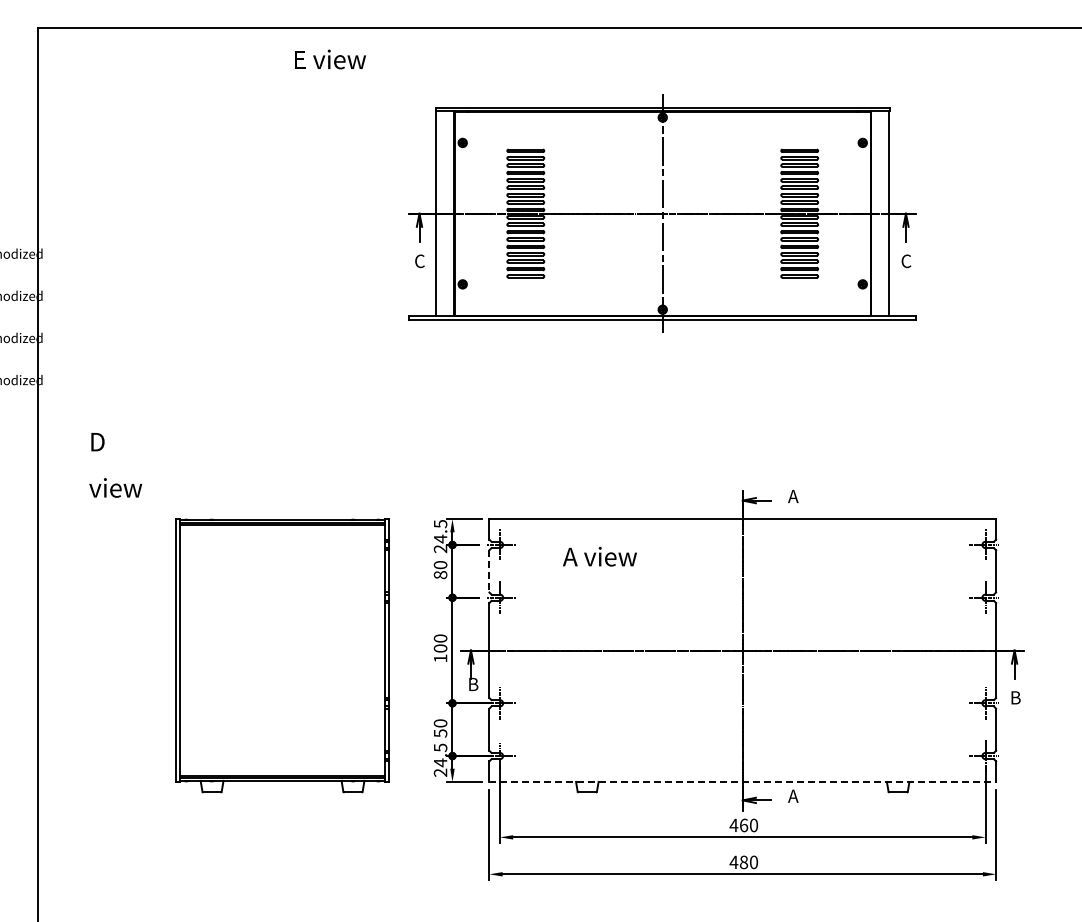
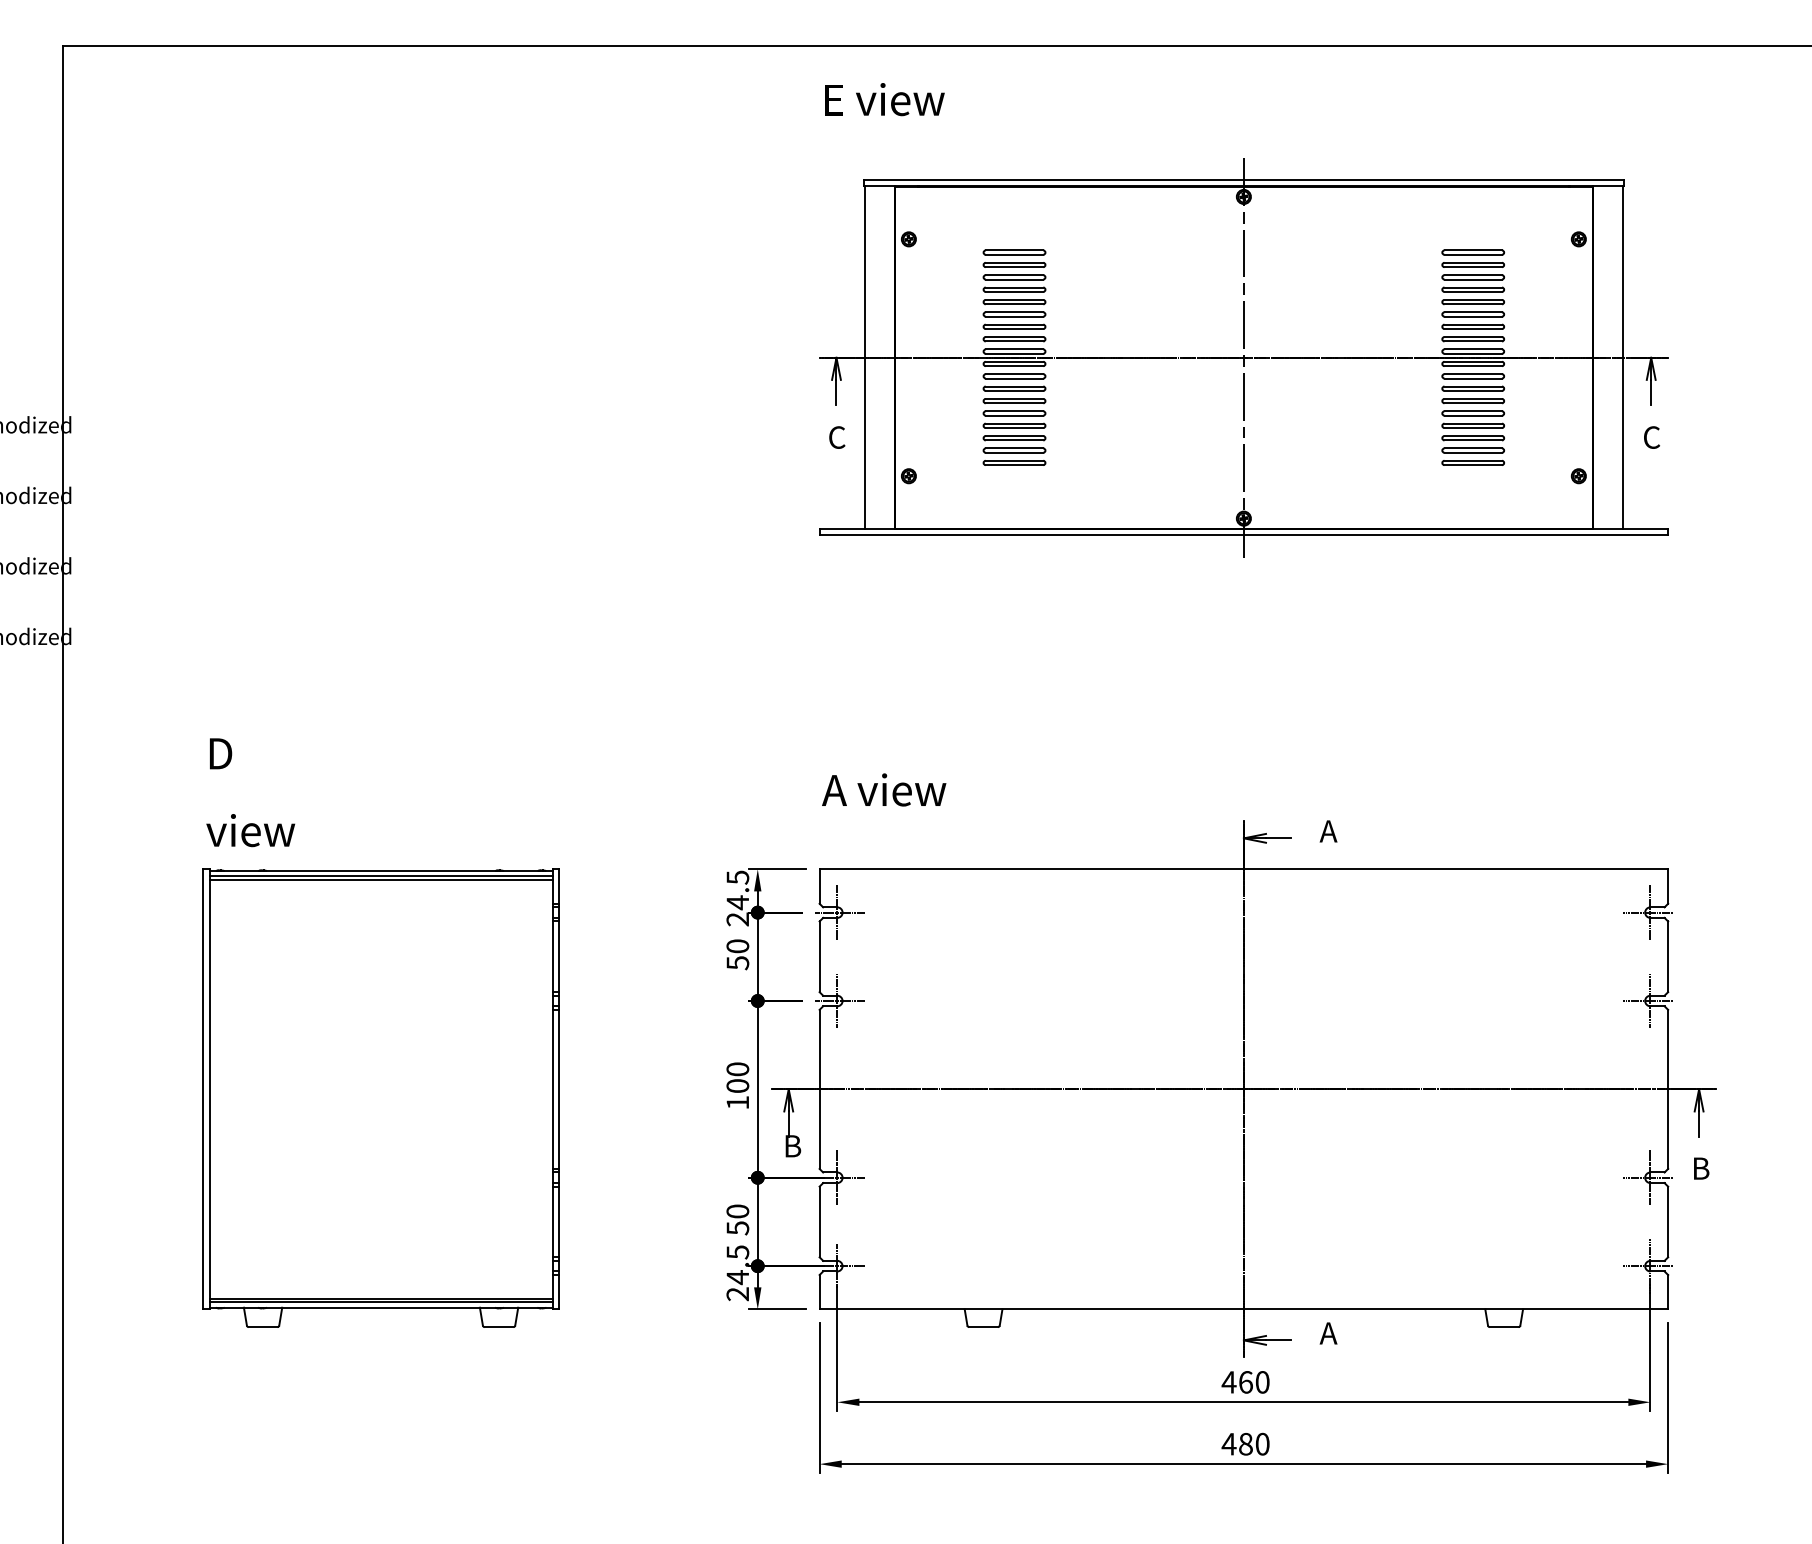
text: (330, 59) -> (885, 99), moved
part: (662, 213) -> (1243, 357), moved
text: (115, 465) -> (250, 792), moved
text: (599, 556) -> (883, 789), moved
line: (489, 571) -> (819, 957), dashed -> solid
text: (440, 575) -> (737, 963), 80 -> 50
part: (282, 655) -> (380, 1097), moved
line: (743, 781) -> (1245, 1308), dashed -> solid

